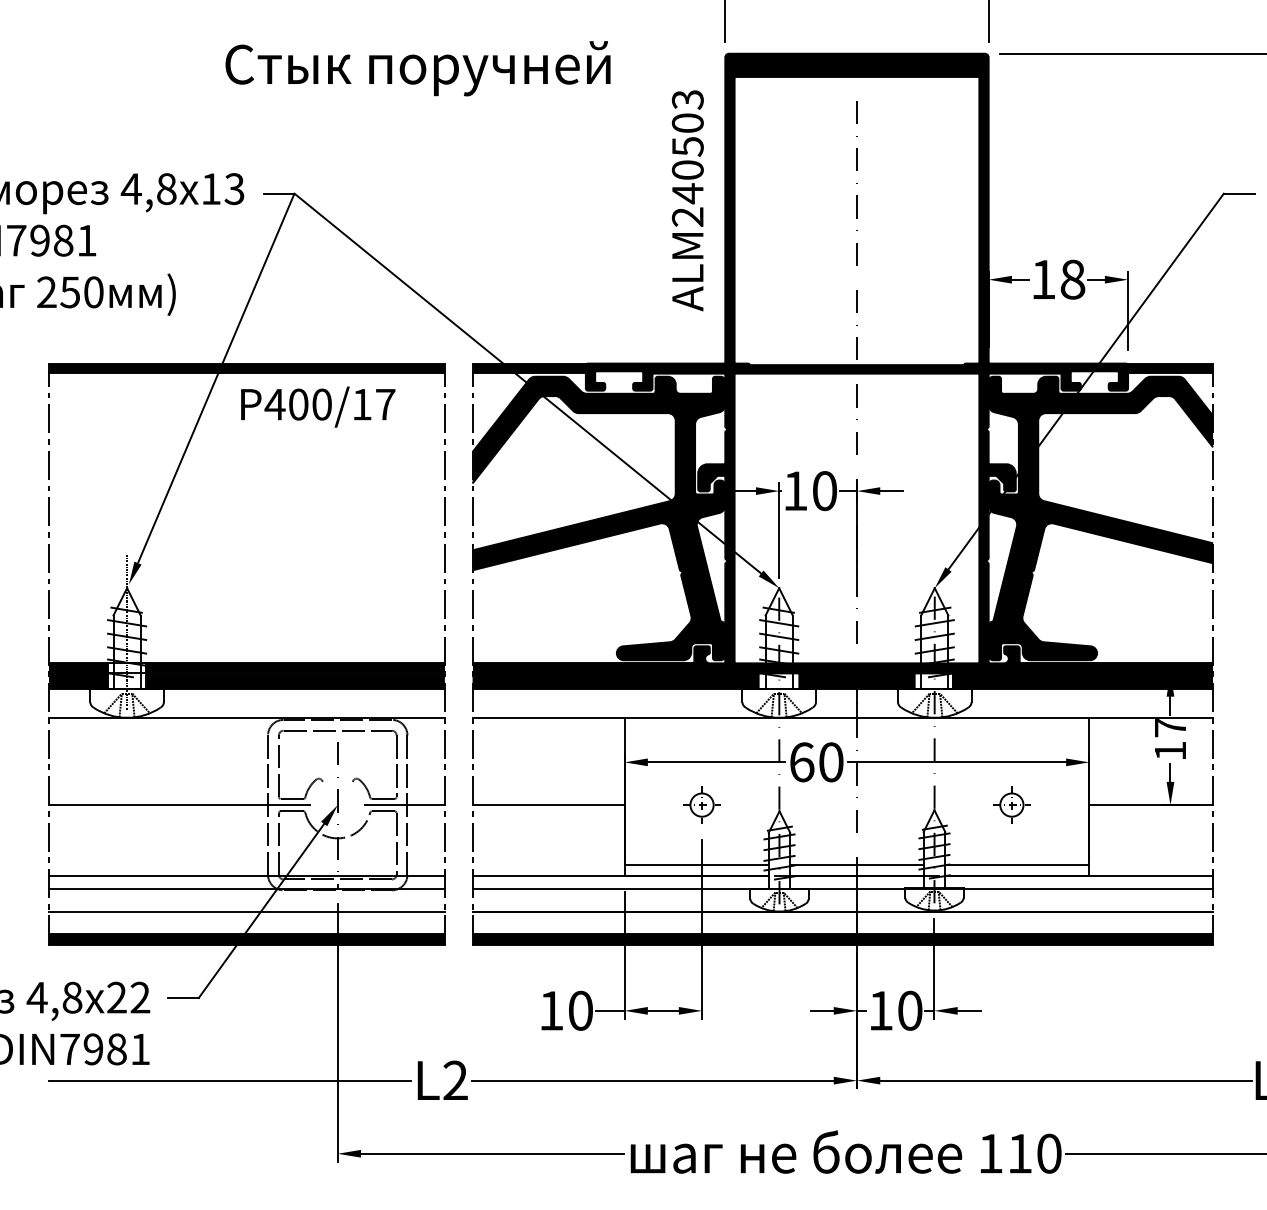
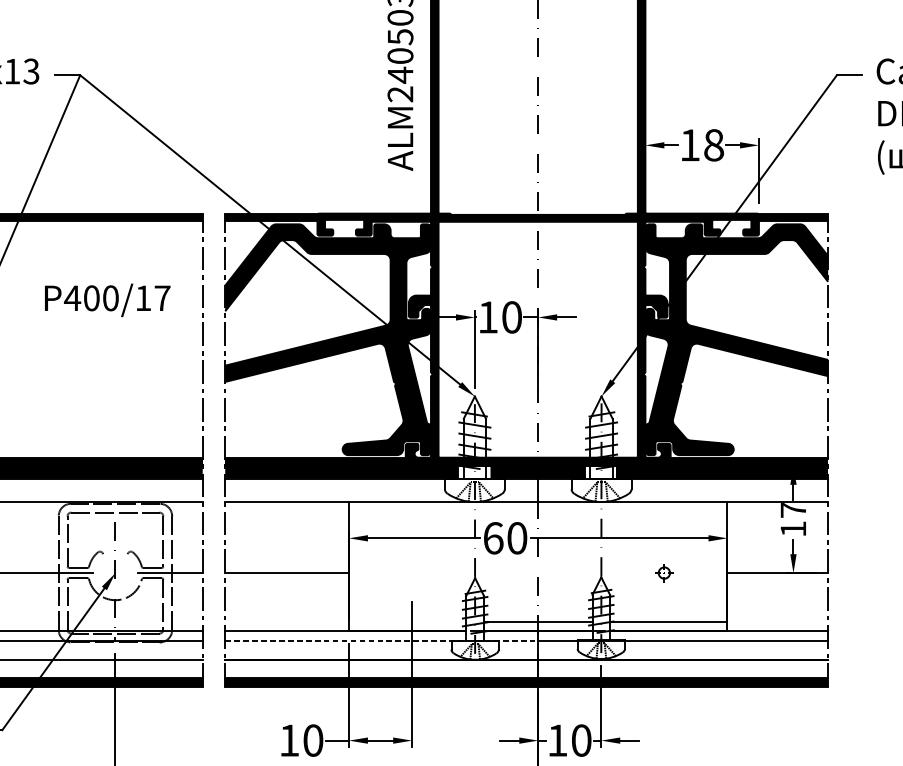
text: (318, 406) -> (107, 299), moved
part: (701, 804) -> (411, 572), removed
part: (1011, 804) -> (664, 572), size x0.6
line: (696, 864) -> (407, 621), removed
line: (665, 888) -> (382, 641), solid -> dashed

